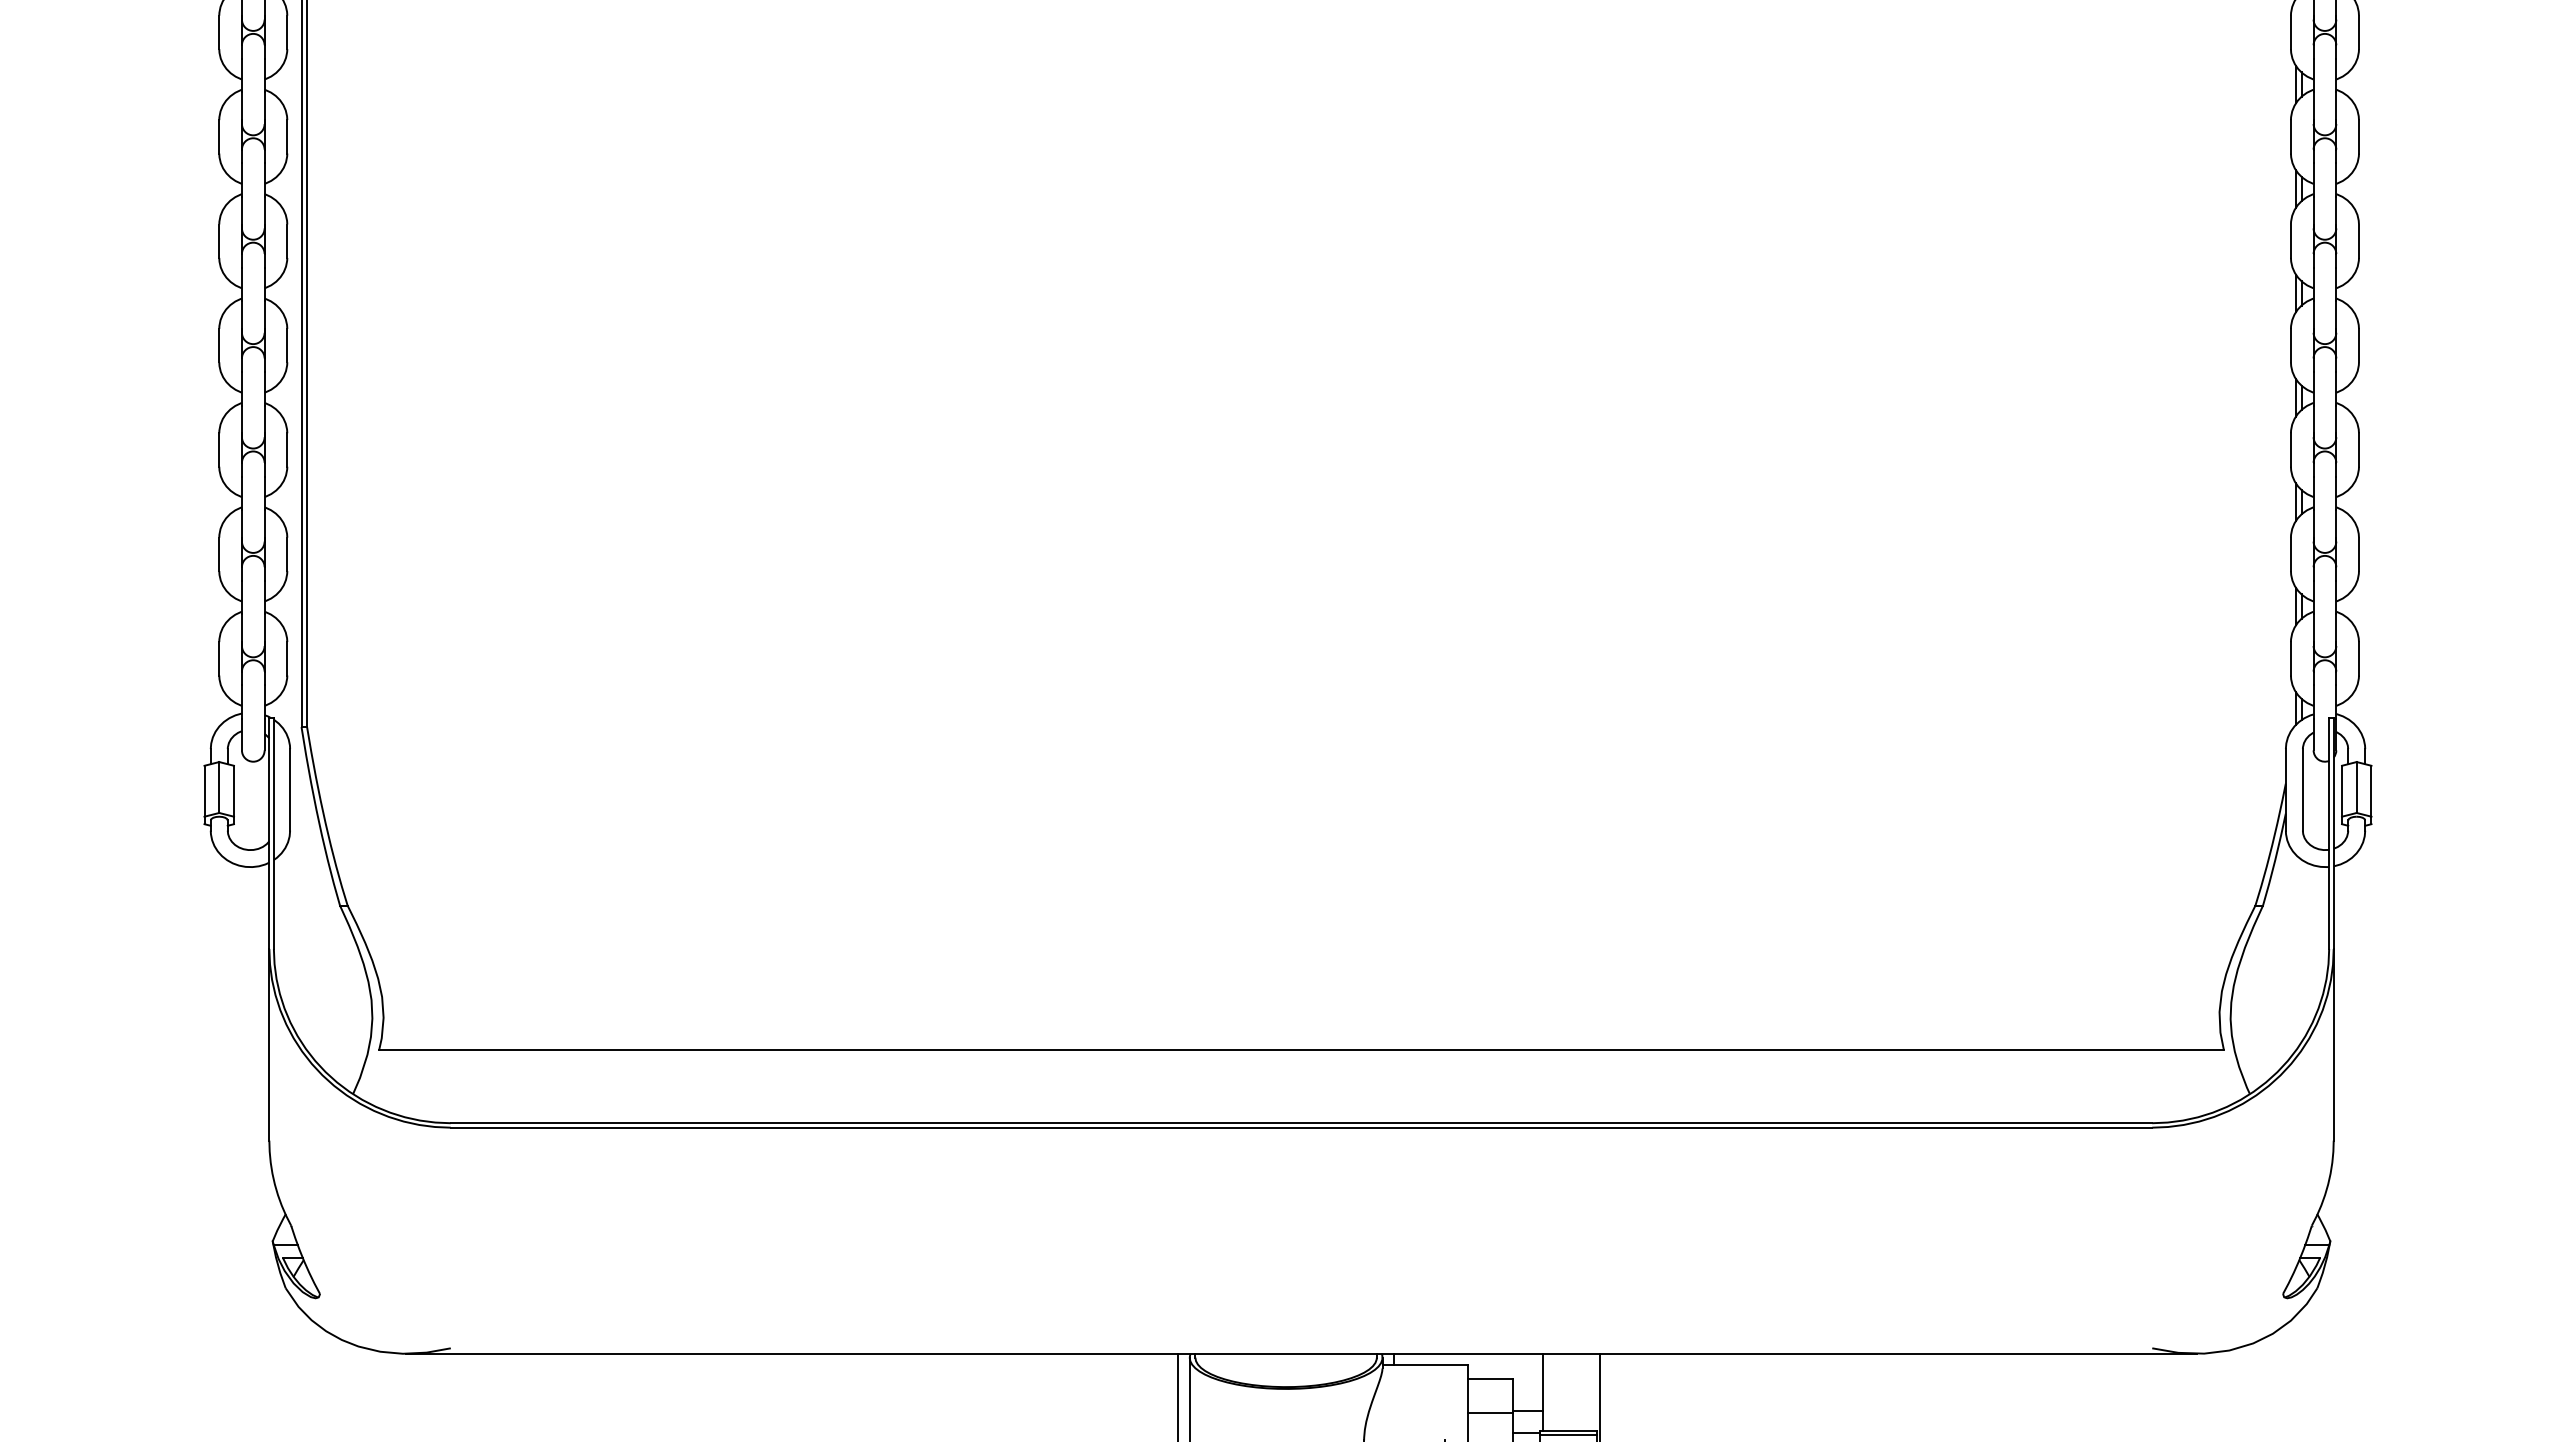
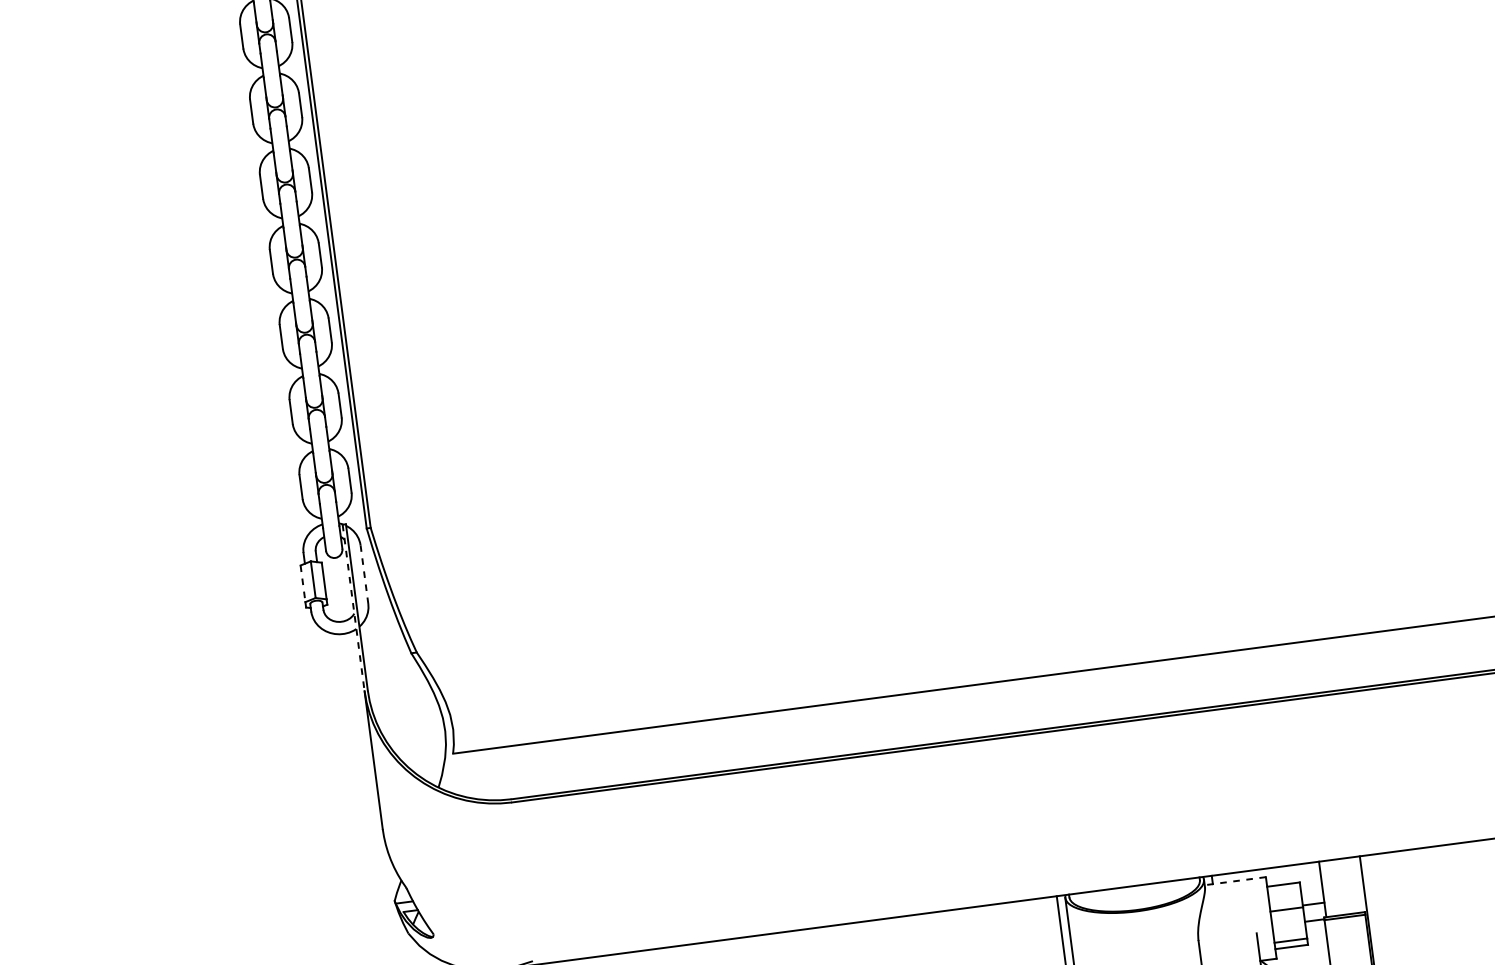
line: (290, 789) -> (364, 574), solid -> dashed
line: (204, 791) -> (303, 583), solid -> dashed
line: (269, 833) -> (353, 608), solid -> dashed
line: (1425, 1365) -> (1235, 881), solid -> dashed

